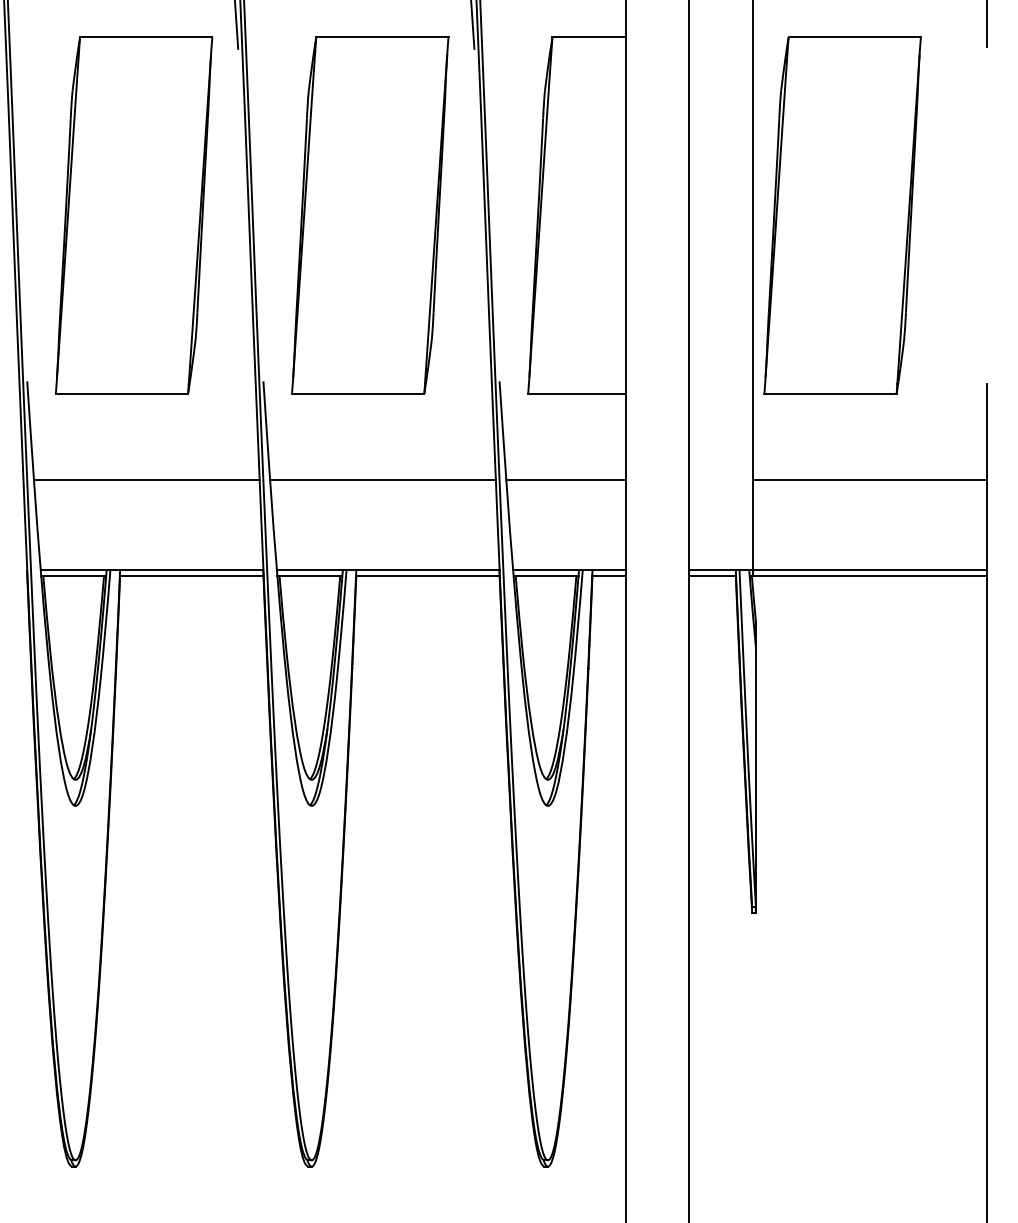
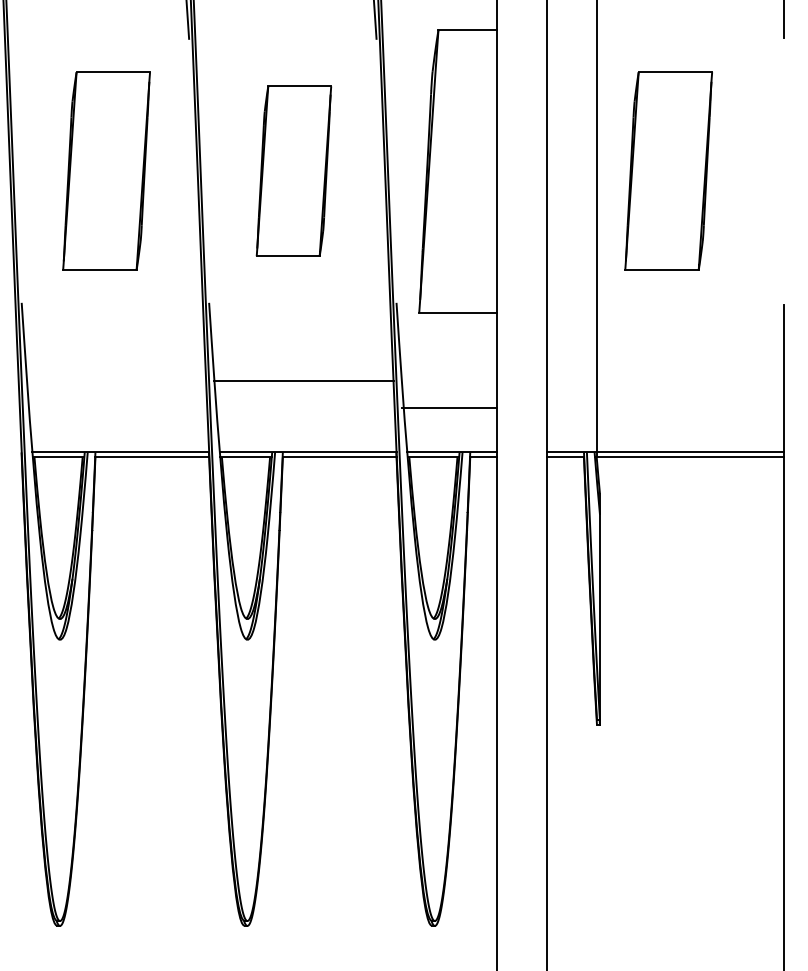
part: (134, 215) -> (106, 171), size x0.7
part: (370, 215) -> (294, 171), size x0.6
part: (842, 215) -> (668, 171), size x0.7
line: (146, 480) -> (116, 381), removed
line: (566, 480) -> (449, 408), moved
line: (869, 480) -> (690, 381), removed

